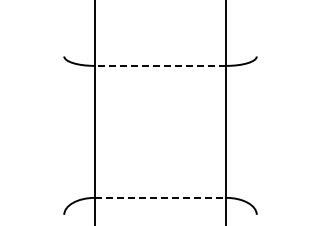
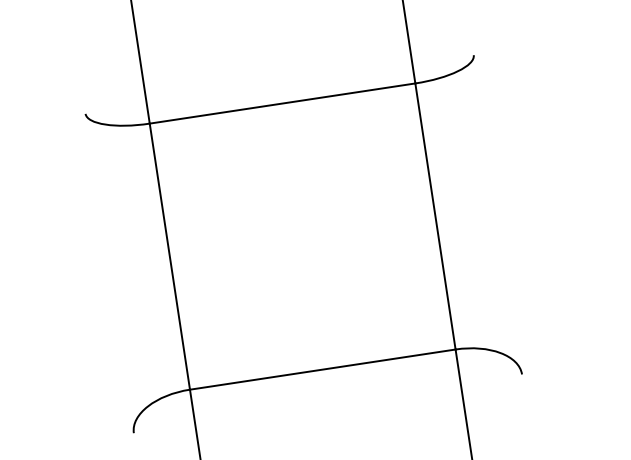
line: (160, 65) -> (282, 102), dashed -> solid
line: (160, 197) -> (322, 368), dashed -> solid

